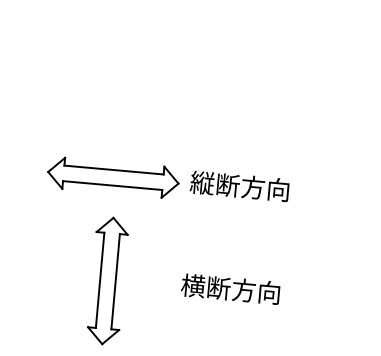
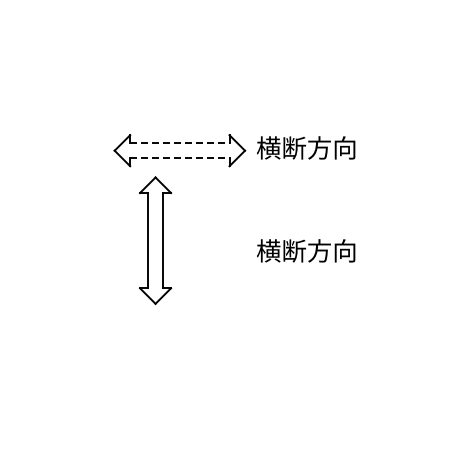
line: (113, 169) -> (179, 142), solid -> dashed
text: (202, 182) -> (268, 147), 縦断方向 -> 横断方向
line: (112, 185) -> (179, 158), solid -> dashed
part: (107, 280) -> (155, 240), moved

